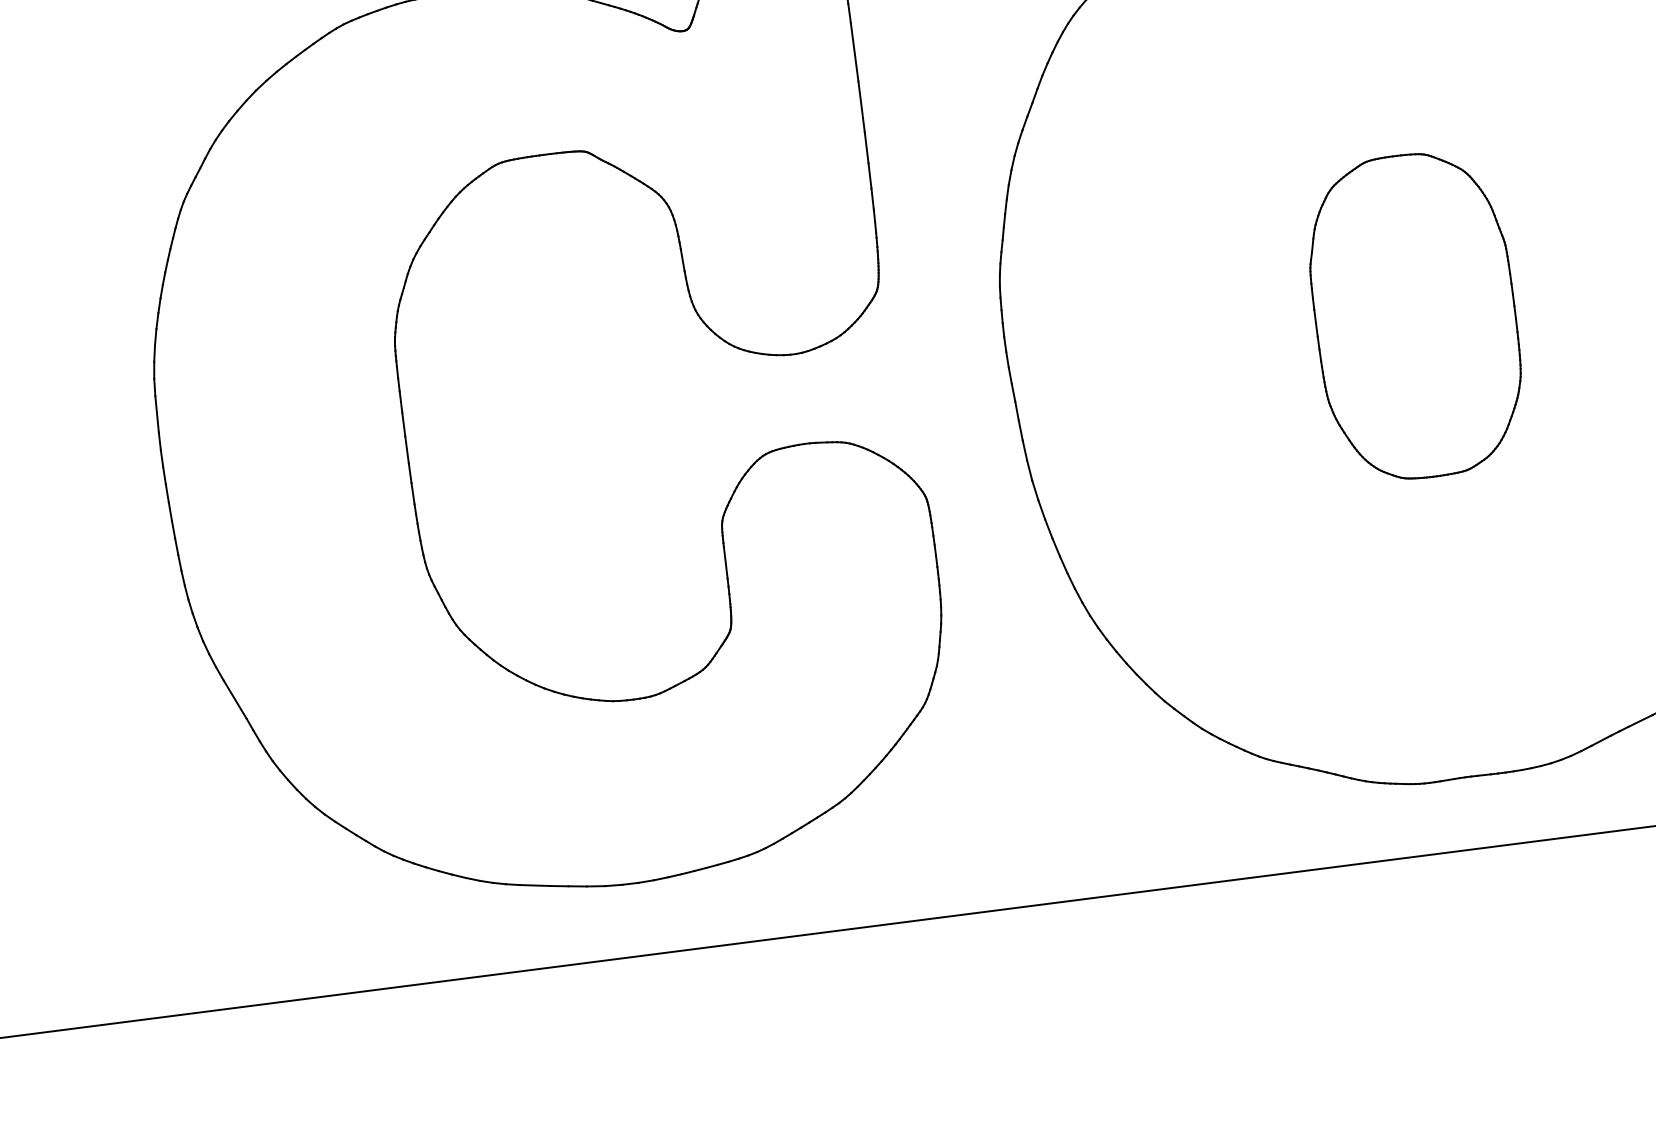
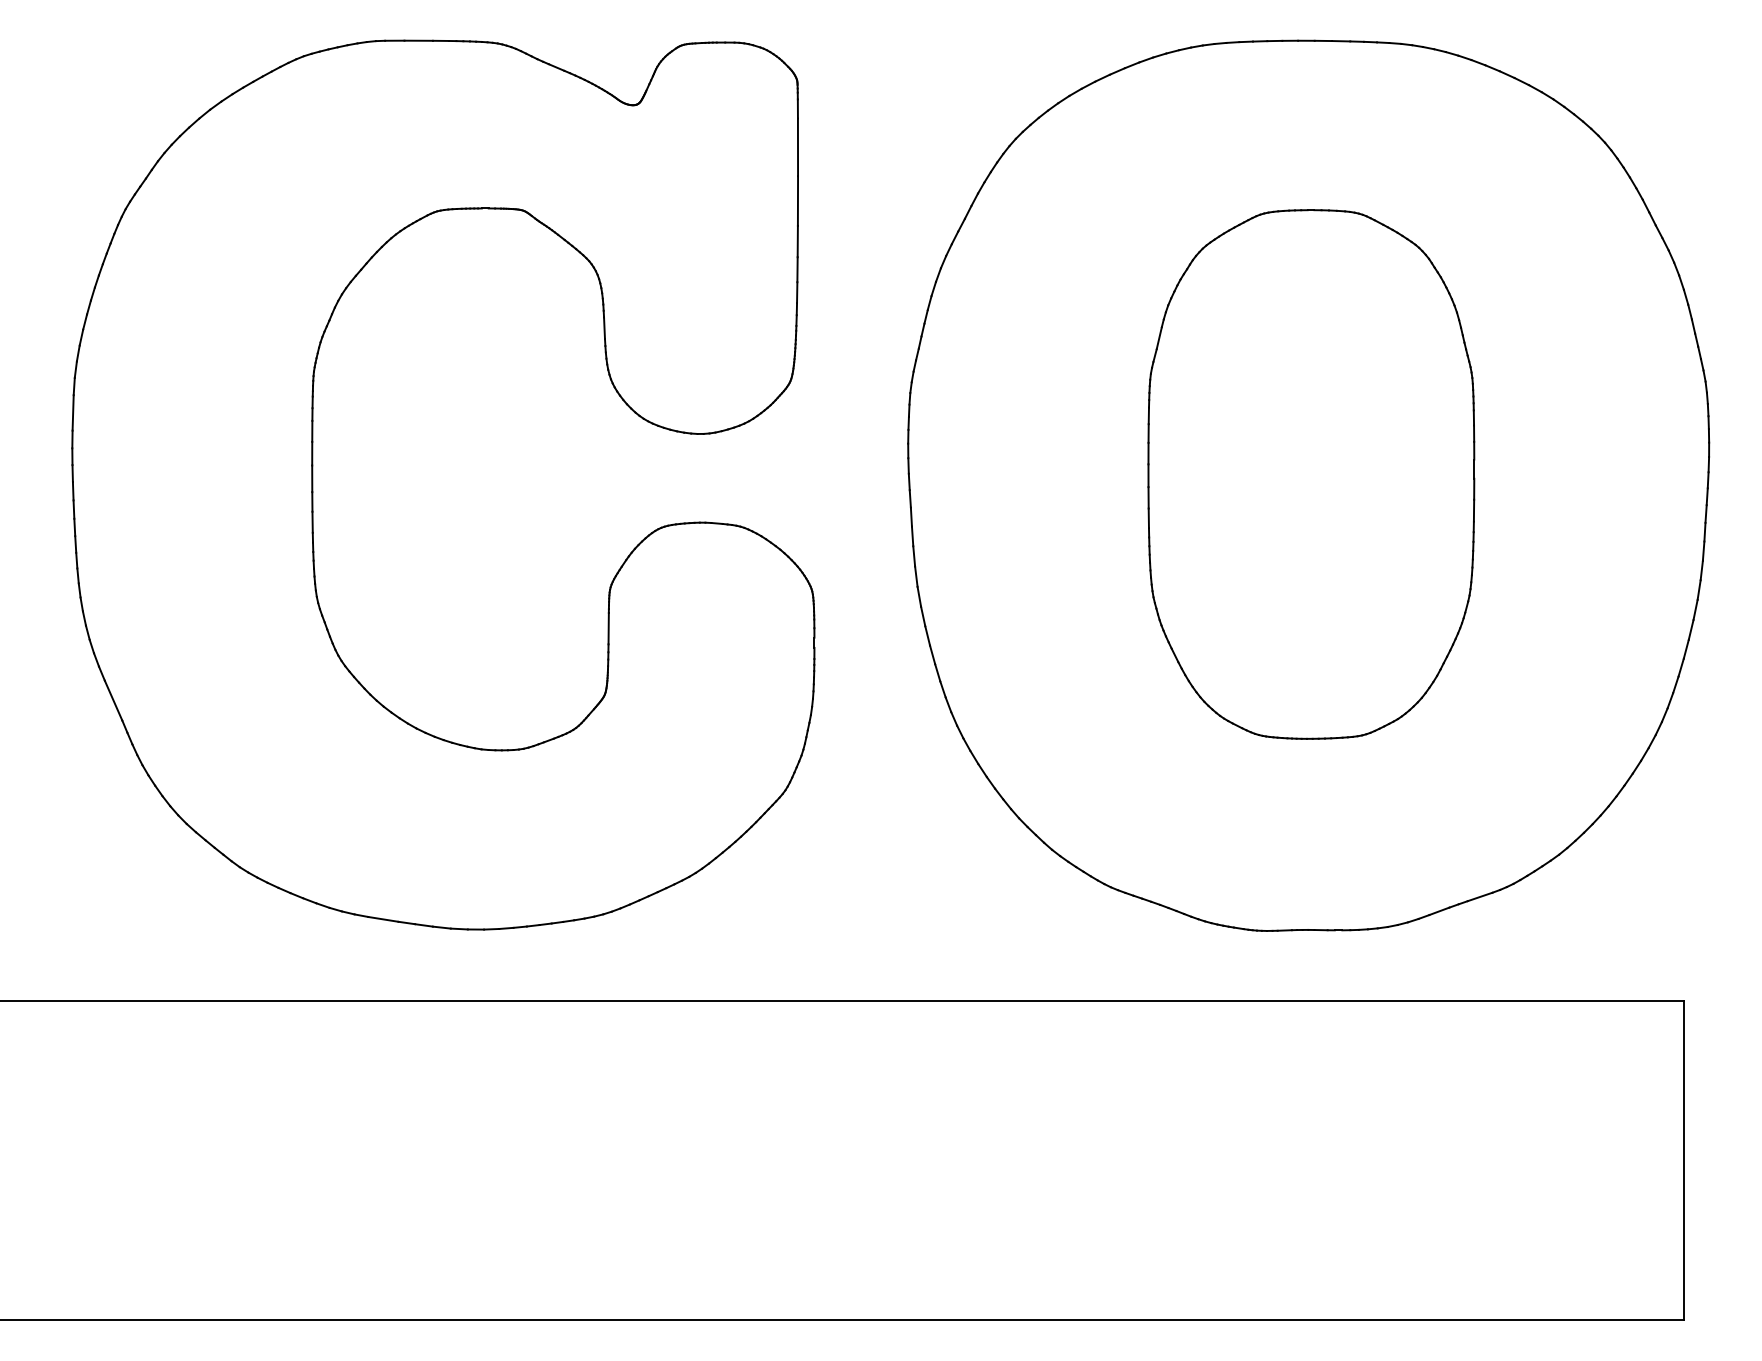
part: (1415, 316) -> (1311, 474), size x1.67

